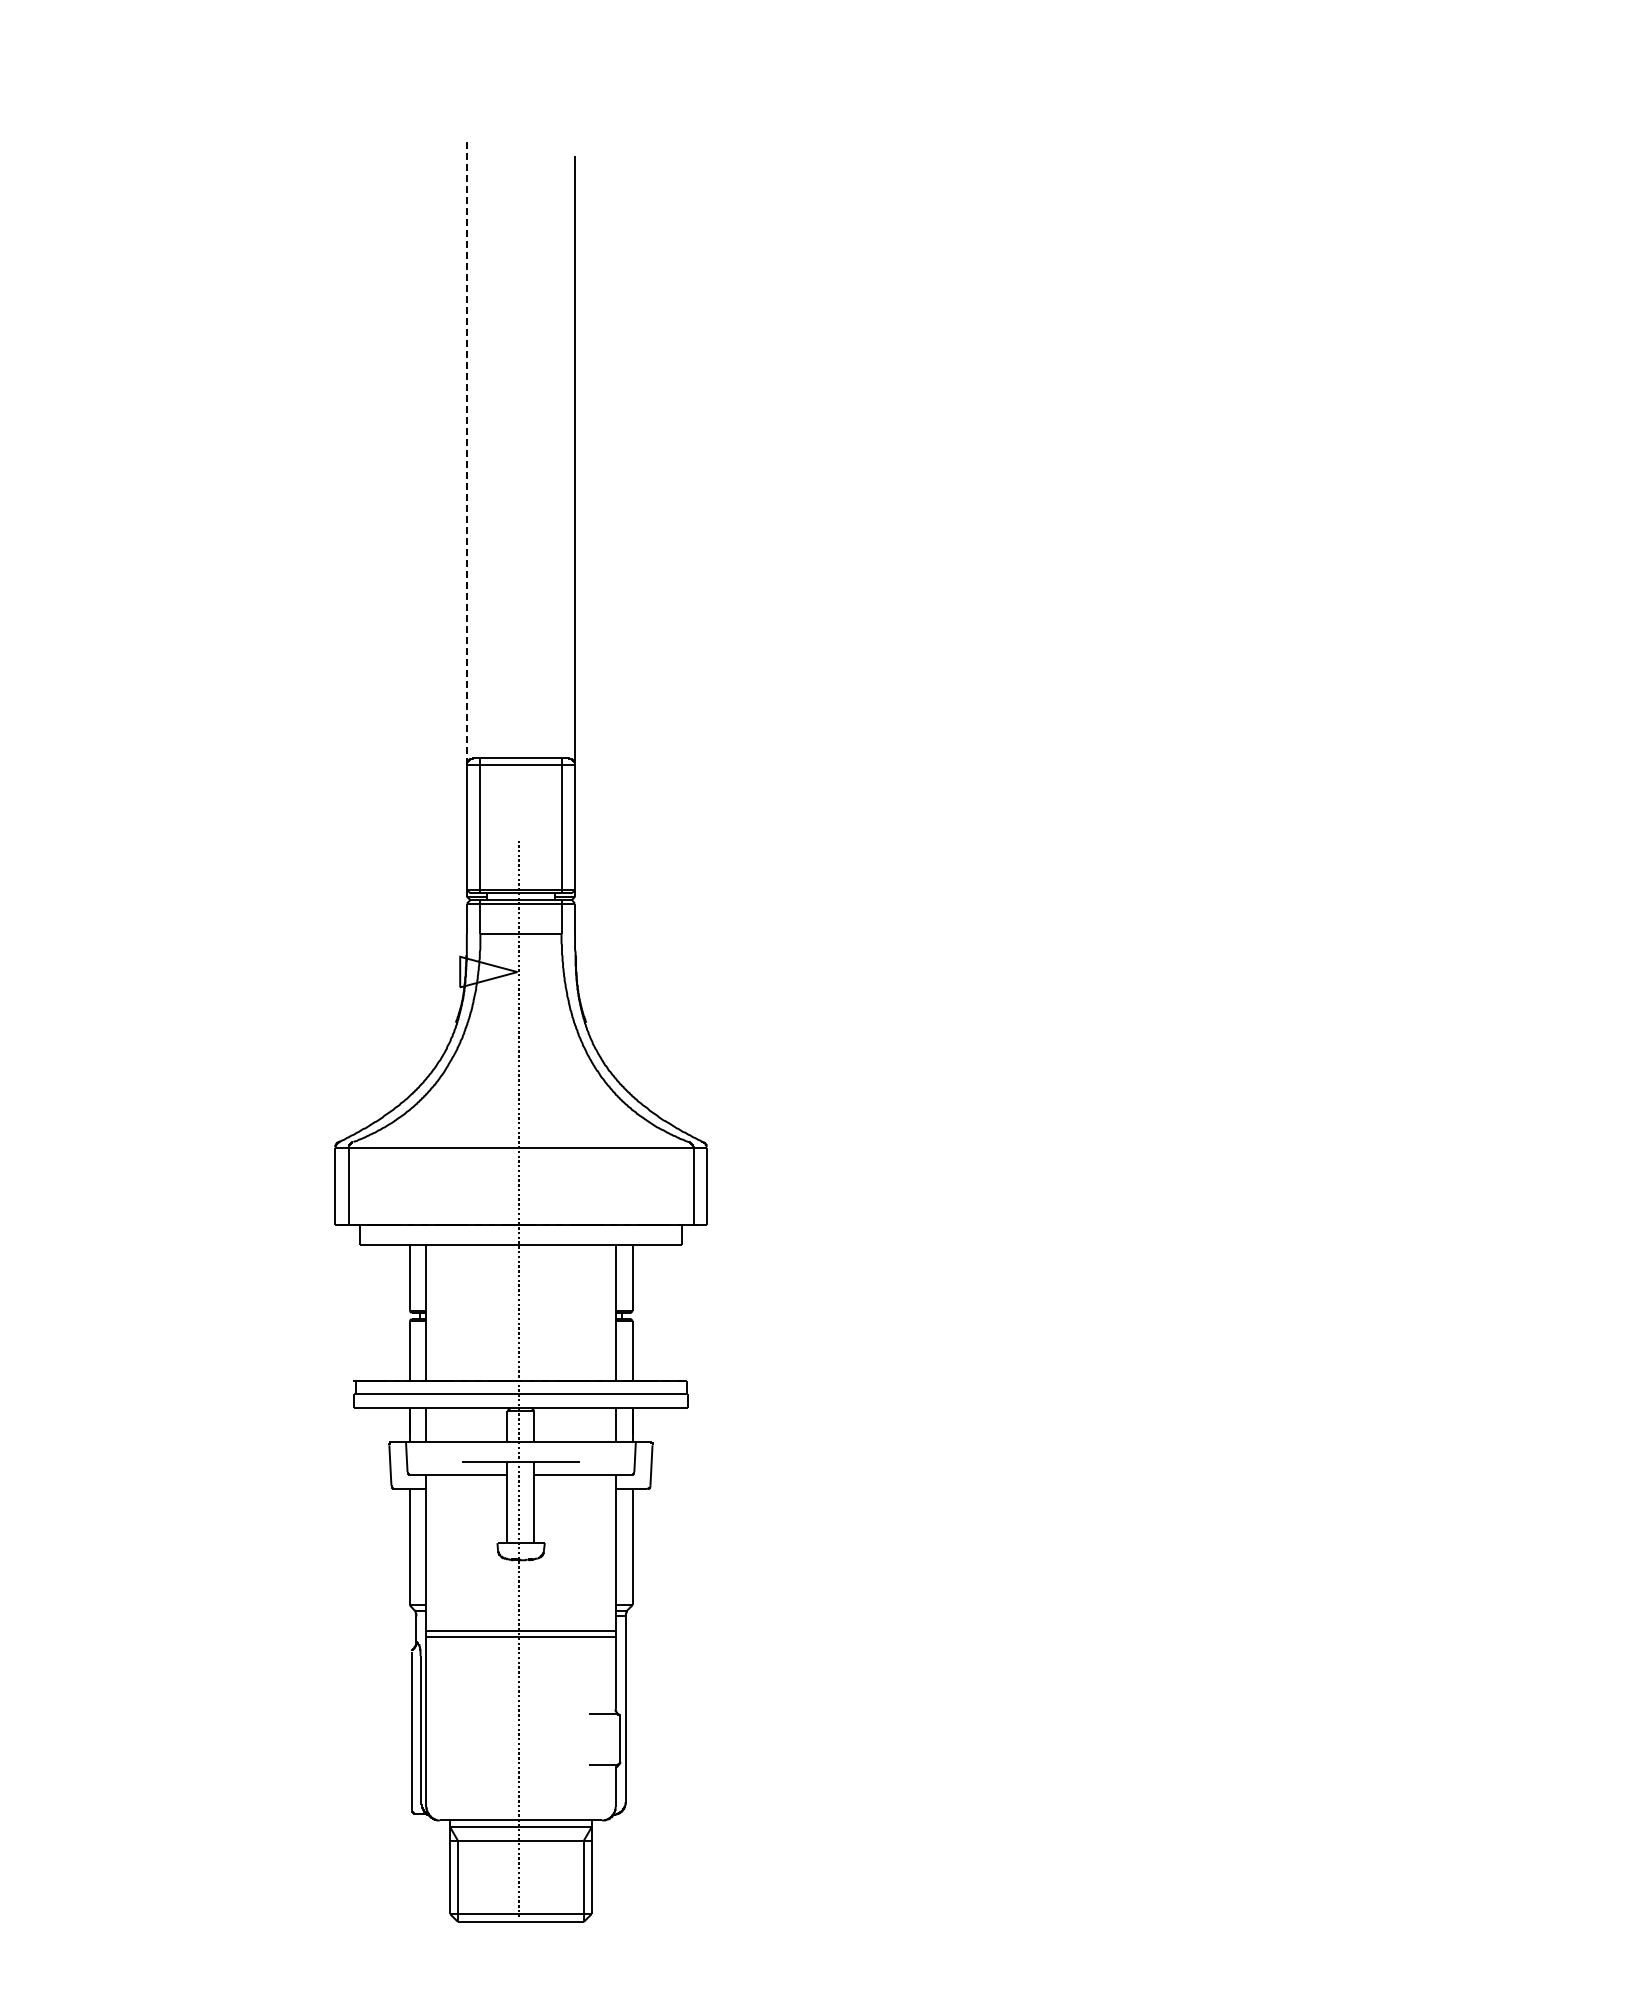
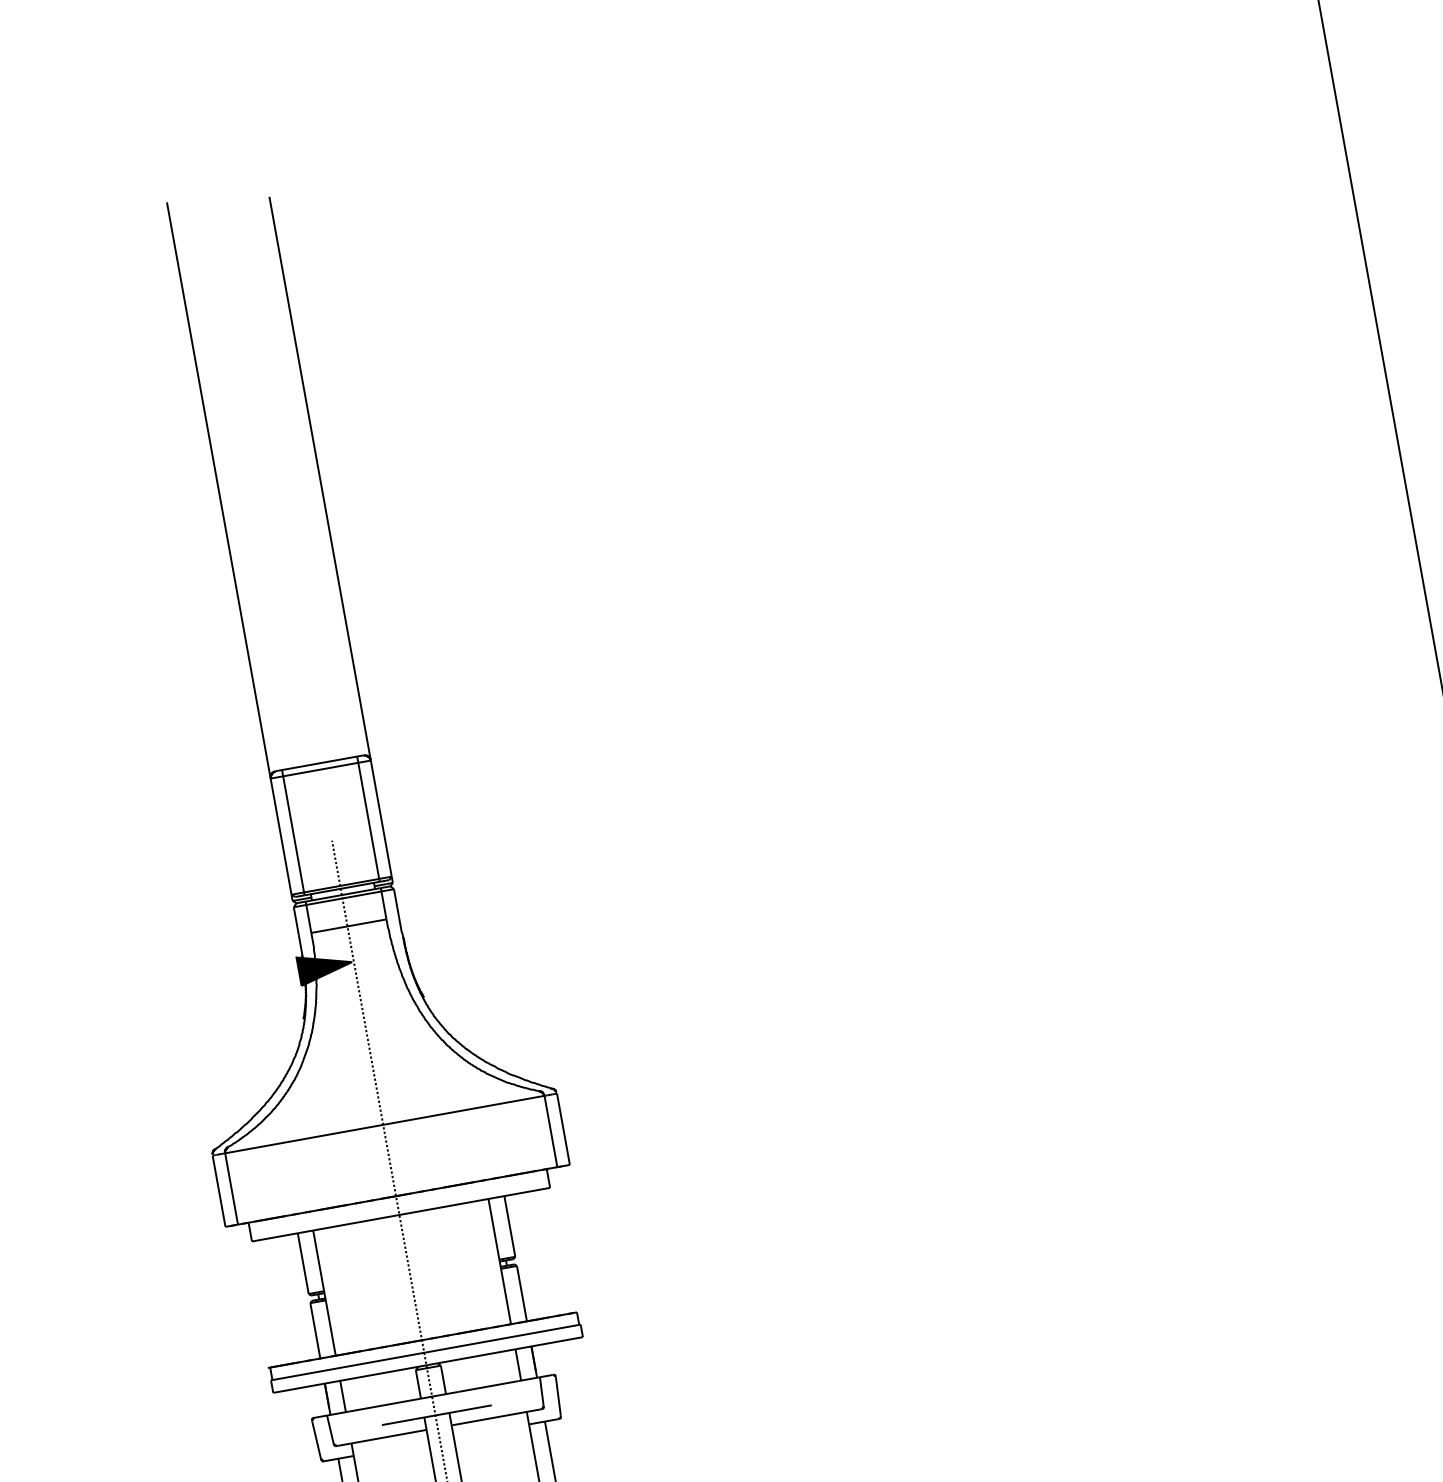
line: (466, 453) -> (218, 490), dashed -> solid
fill: (488, 971) -> (325, 966), added

